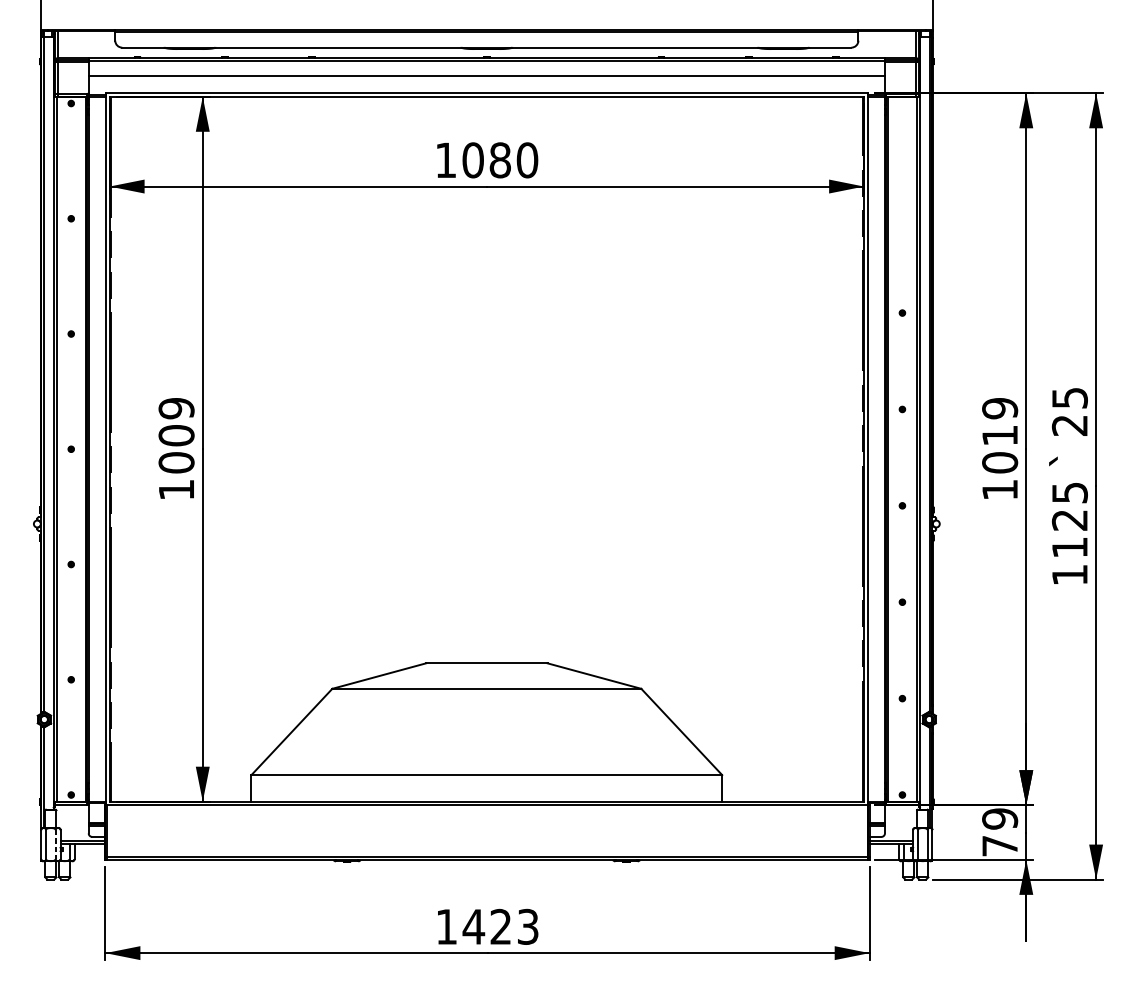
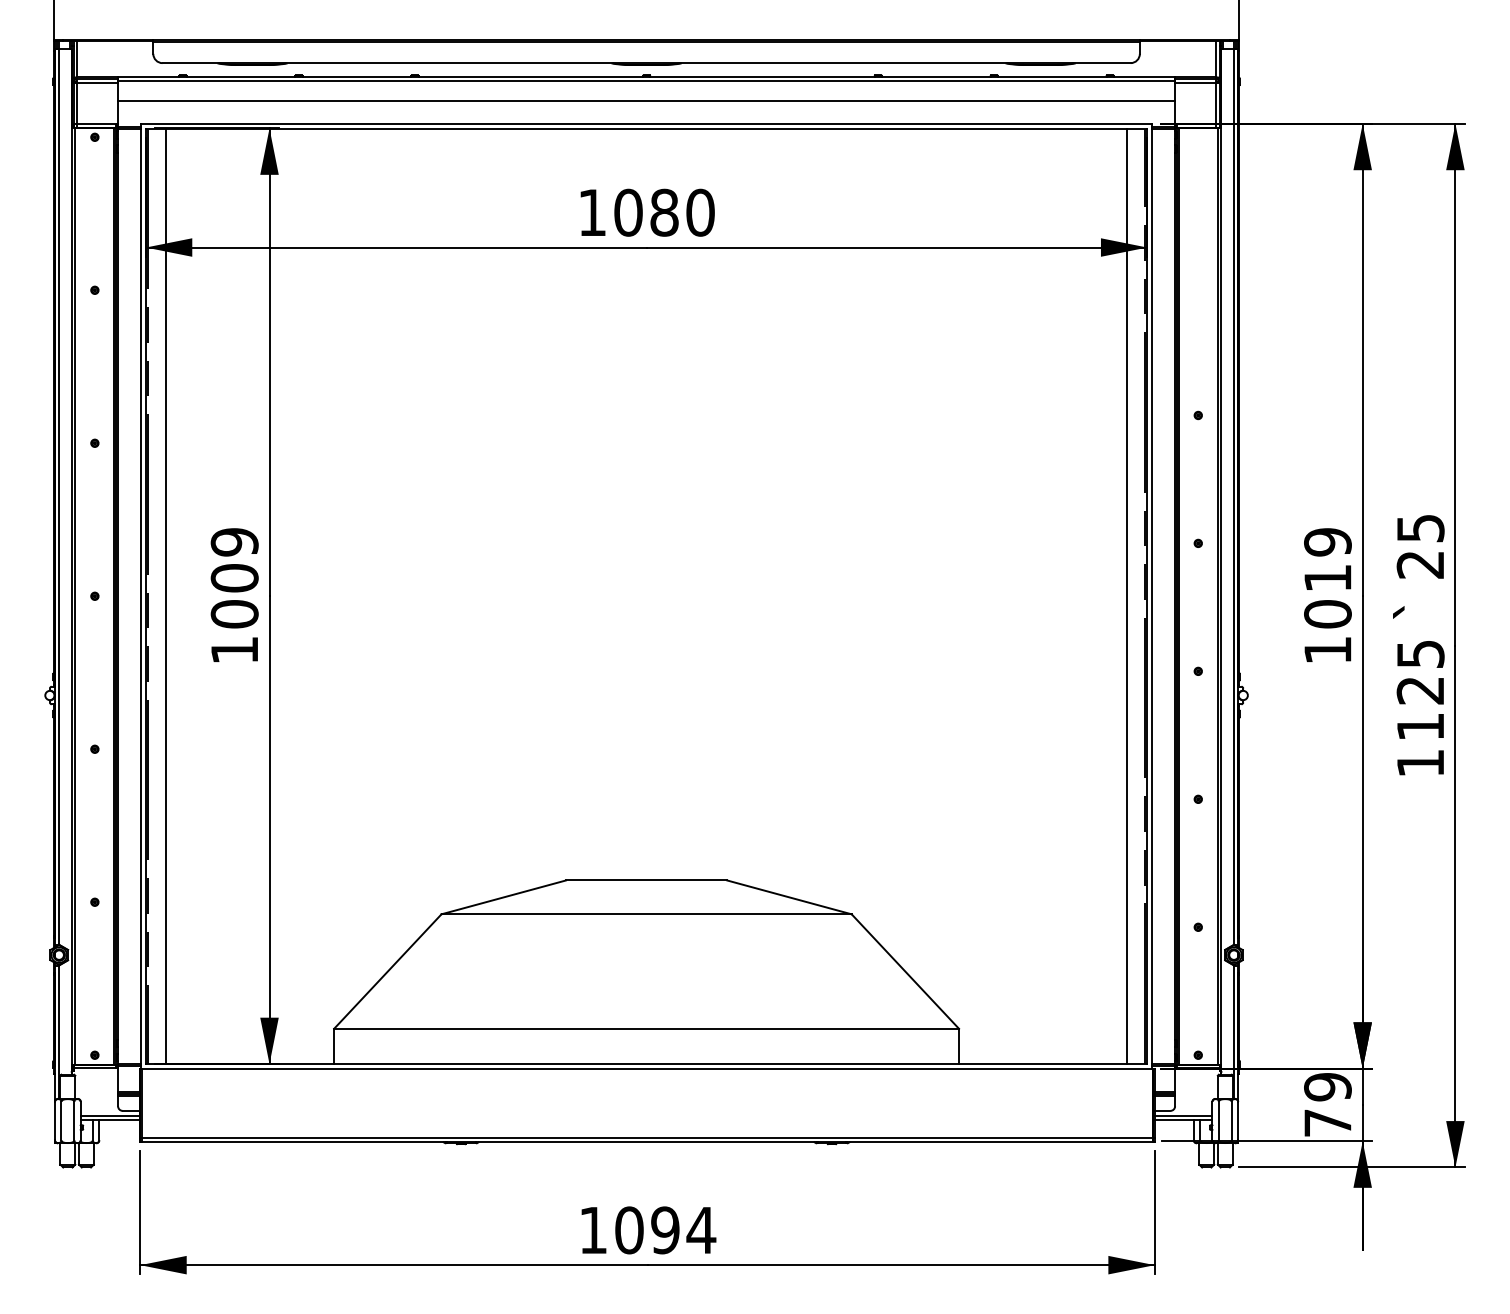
line: (125, 449) -> (166, 596), added
line: (848, 449) -> (1126, 596), added
line: (55, 844) -> (74, 1121), dashed -> solid
text: (501, 927) -> (665, 1230), 1423 -> 1094

